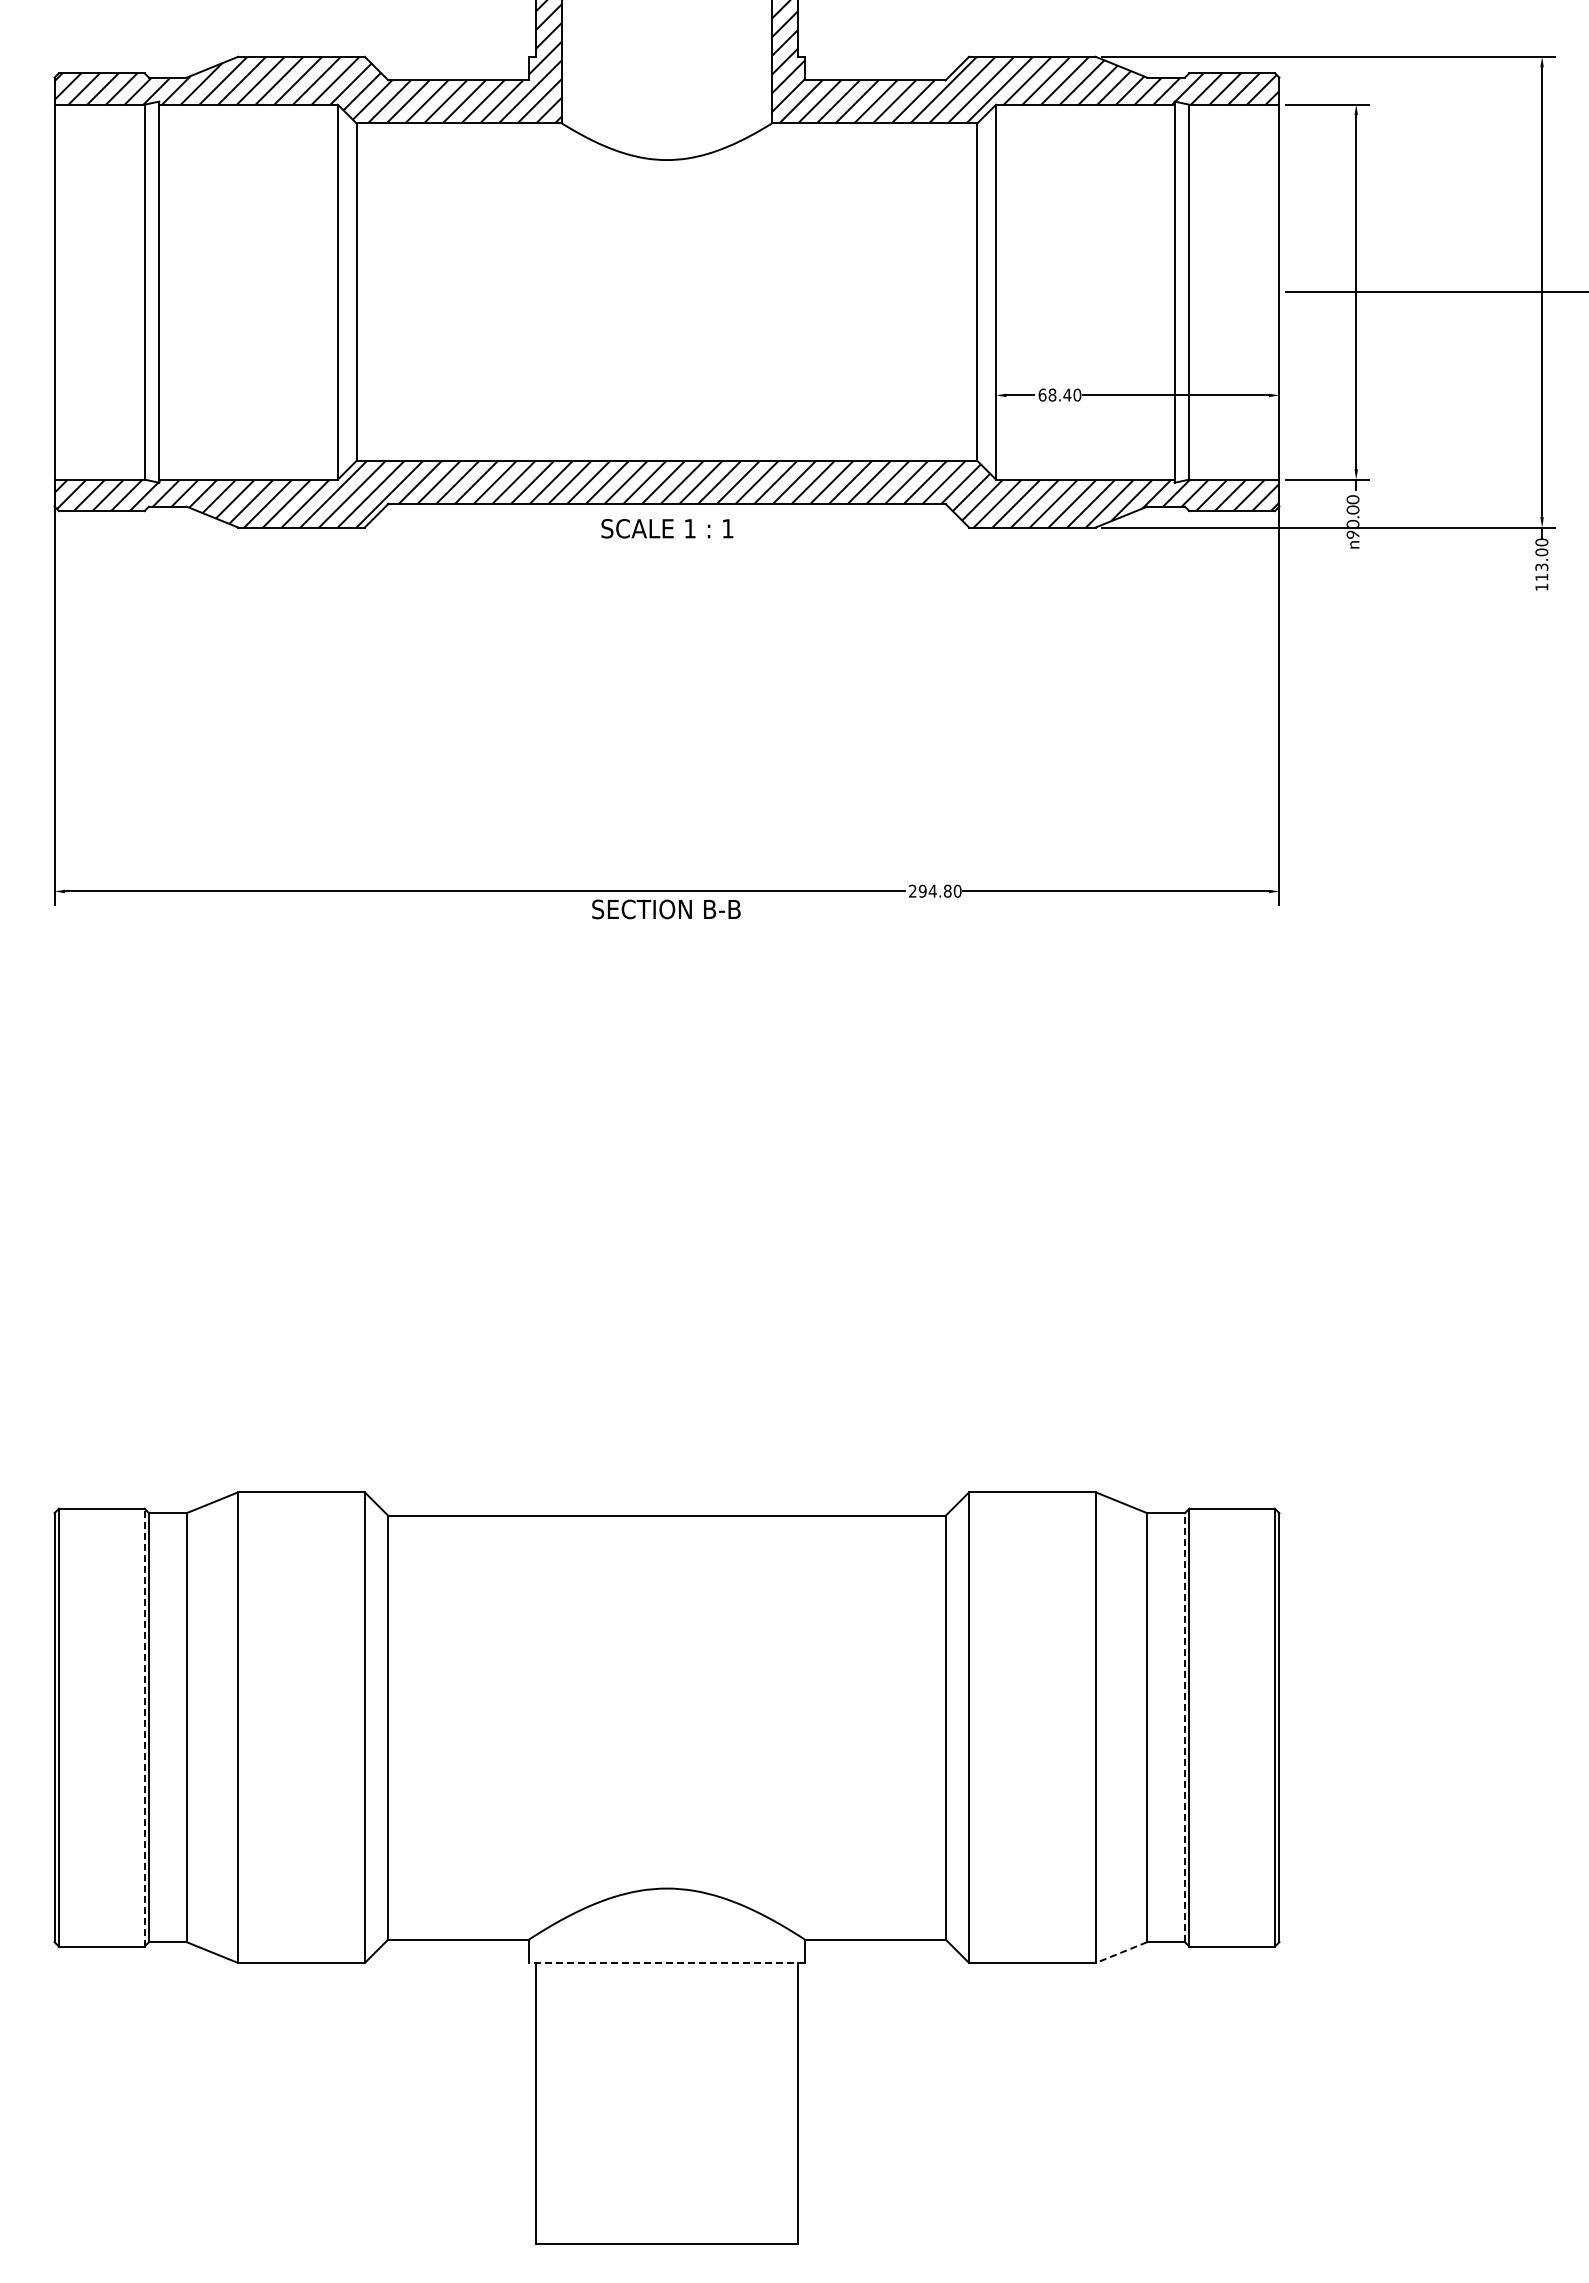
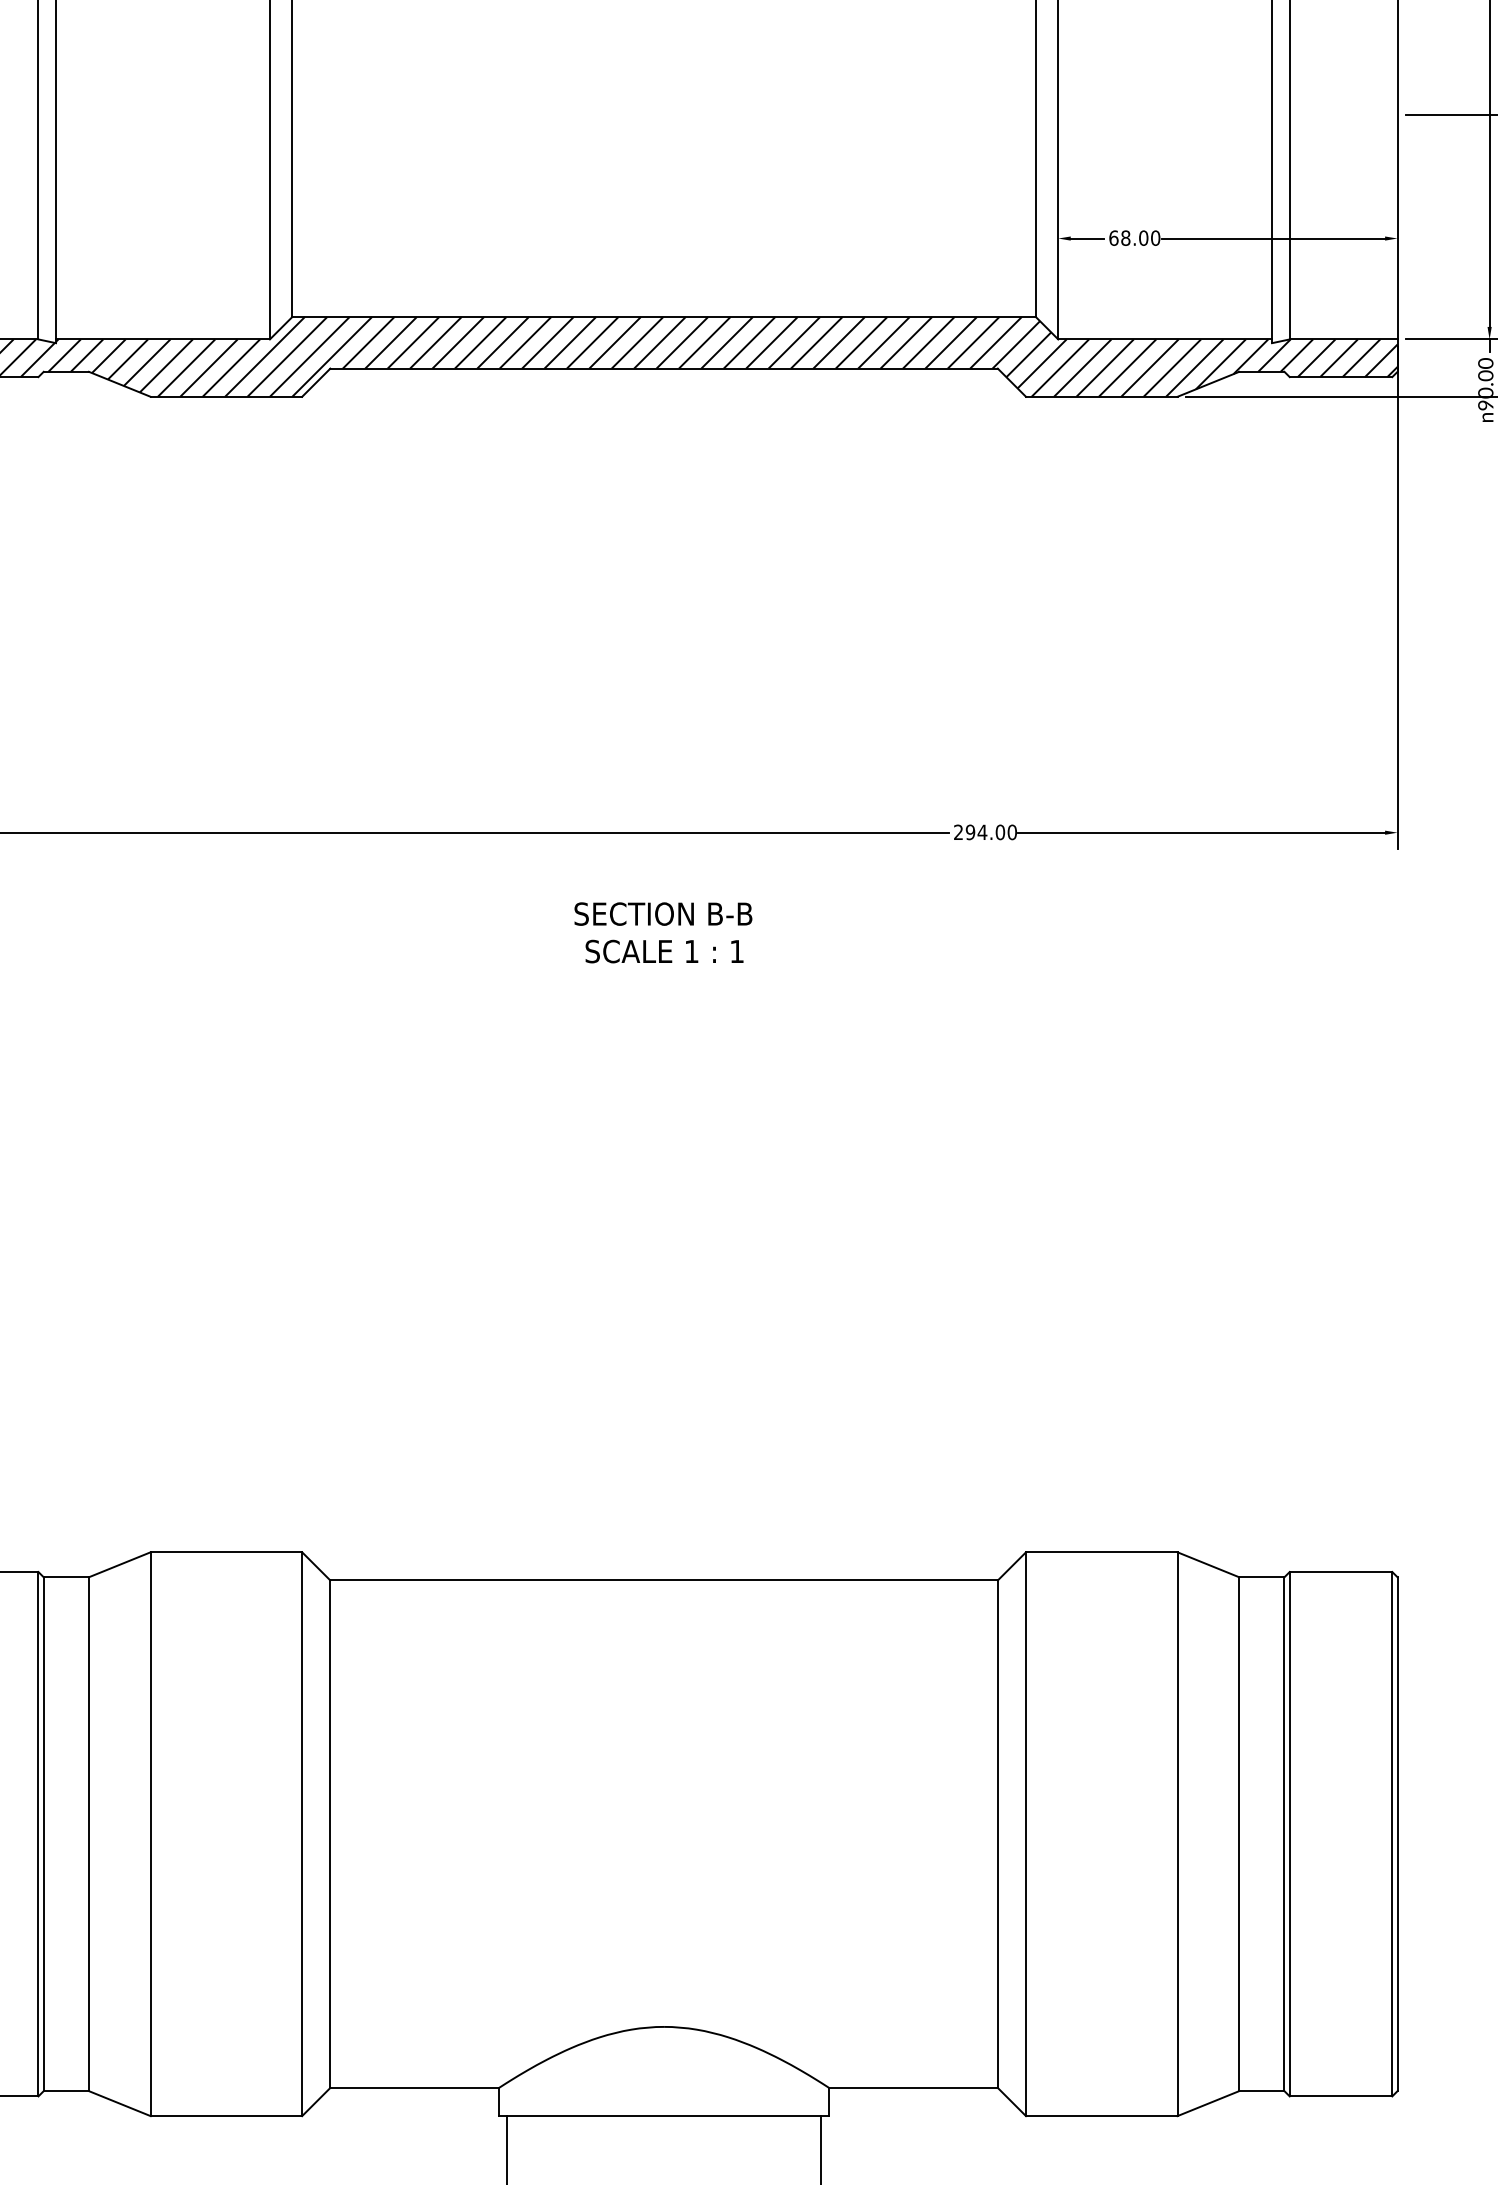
text: (1067, 394) -> (1143, 237), 68.40 -> 68.00
text: (667, 528) -> (664, 951), moved
text: (947, 891) -> (1000, 832), 294.80 -> 294.00
text: (666, 909) -> (663, 914), moved
line: (144, 1727) -> (38, 1833), dashed -> solid
line: (1184, 1727) -> (1283, 1833), dashed -> solid
line: (1121, 1952) -> (1208, 2103), dashed -> solid
line: (666, 1963) -> (663, 2116), dashed -> solid

